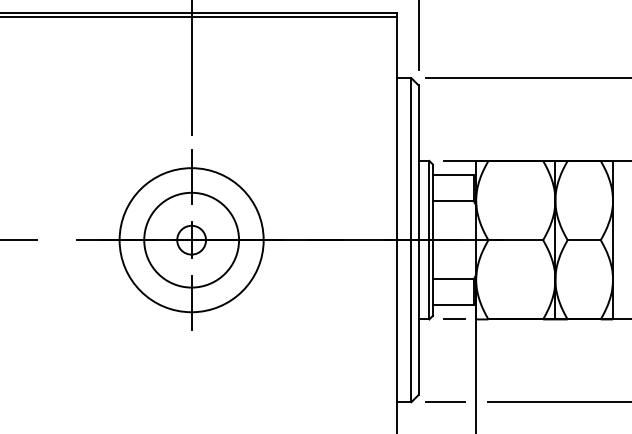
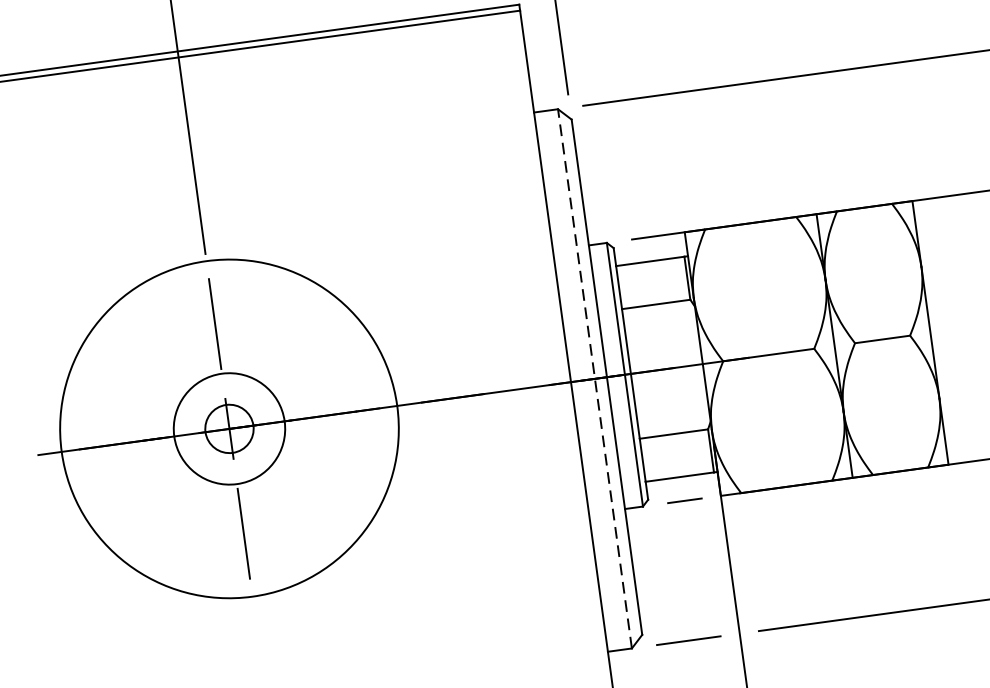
circle: (191, 239) -> (229, 427), size x0.7
line: (411, 239) -> (595, 377), solid -> dashed
circle: (191, 240) -> (229, 429), size x1.4

